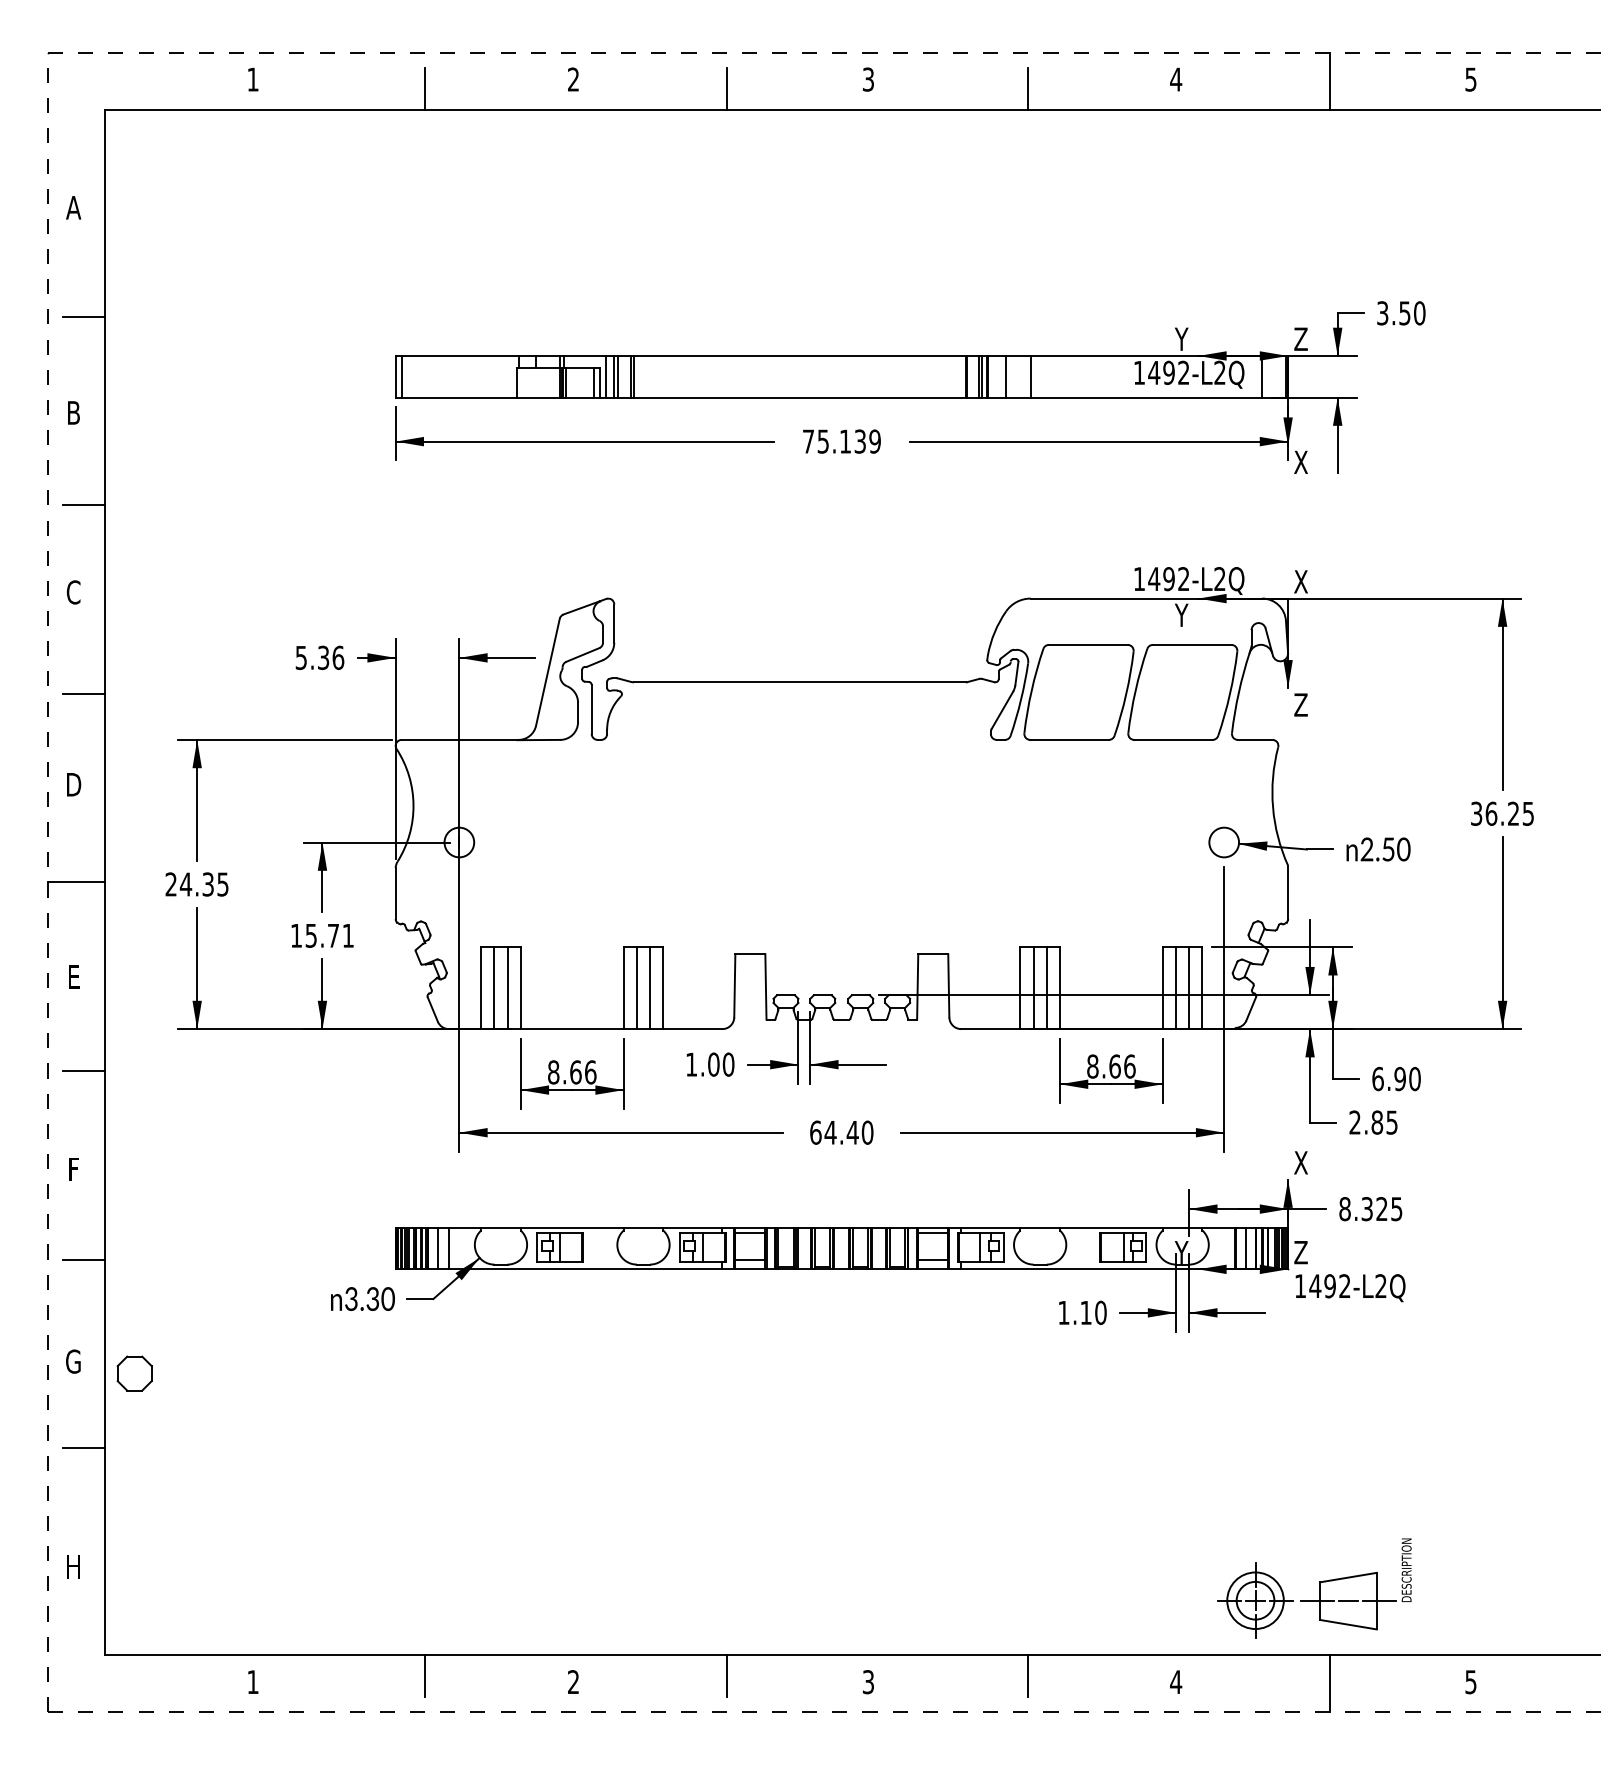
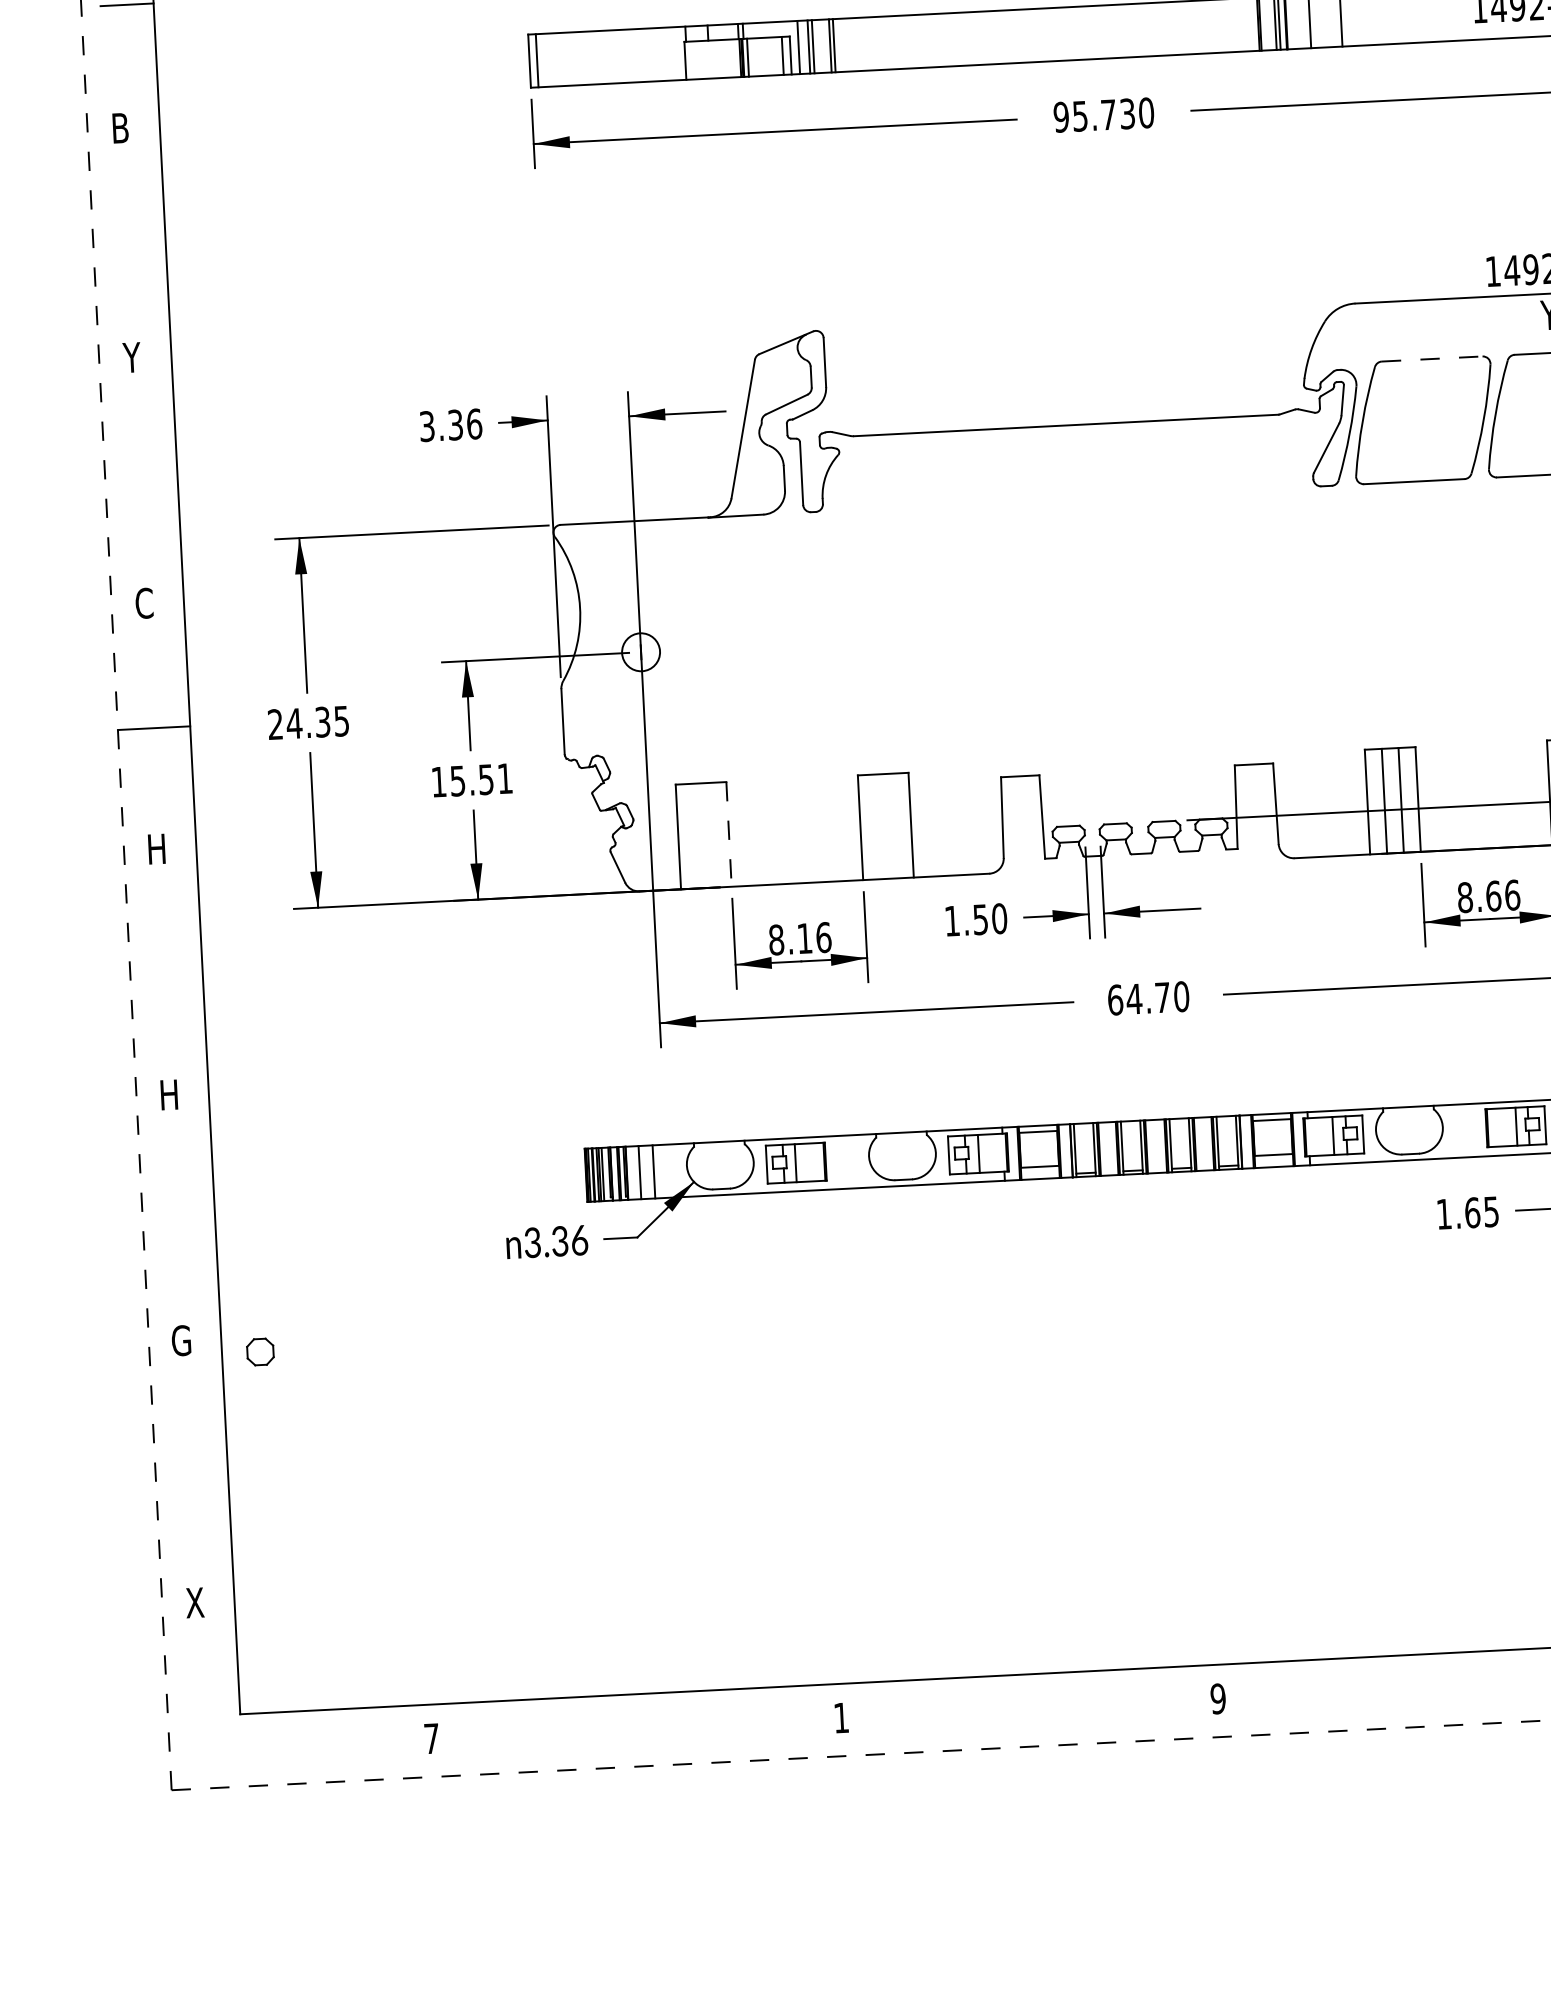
text: (841, 441) -> (1103, 115), 75.139 -> 95.730
line: (83, 505) -> (138, 245), removed
text: (73, 592) -> (131, 357), C -> Y
line: (1088, 644) -> (1432, 358), solid -> dashed
text: (301, 657) -> (427, 426), 5.36 -> 3.36
line: (83, 693) -> (151, 486), removed
text: (73, 784) -> (144, 603), D -> C
text: (333, 935) -> (486, 779), 15.71 -> 15.51
text: (73, 976) -> (156, 848), E -> H
line: (494, 988) -> (695, 836), removed
line: (507, 988) -> (712, 835), removed
line: (520, 988) -> (728, 834), solid -> dashed
line: (636, 988) -> (876, 827), removed
line: (650, 988) -> (894, 826), removed
text: (713, 1064) -> (980, 919), 1.00 -> 1.50
line: (83, 1071) -> (175, 969), removed
text: (575, 1072) -> (804, 938), 8.66 -> 8.16
text: (852, 1132) -> (1162, 997), 64.40 -> 64.70
text: (73, 1169) -> (169, 1095), F -> H
line: (83, 1259) -> (187, 1209), removed
text: (387, 1298) -> (578, 1239), 3.30 -> 3.36
text: (1093, 1312) -> (1481, 1211), 1.10 -> 1.65
part: (134, 1373) -> (260, 1351), size x0.6
line: (83, 1448) -> (199, 1451), removed
text: (73, 1566) -> (194, 1602), H -> X
line: (425, 1675) -> (651, 1719), removed
line: (726, 1675) -> (1036, 1699), removed
line: (1028, 1675) -> (1422, 1680), removed
text: (252, 1681) -> (431, 1737), 1 -> 7
text: (573, 1681) -> (841, 1717), 2 -> 1
text: (868, 1682) -> (1218, 1699), 3 -> 9

